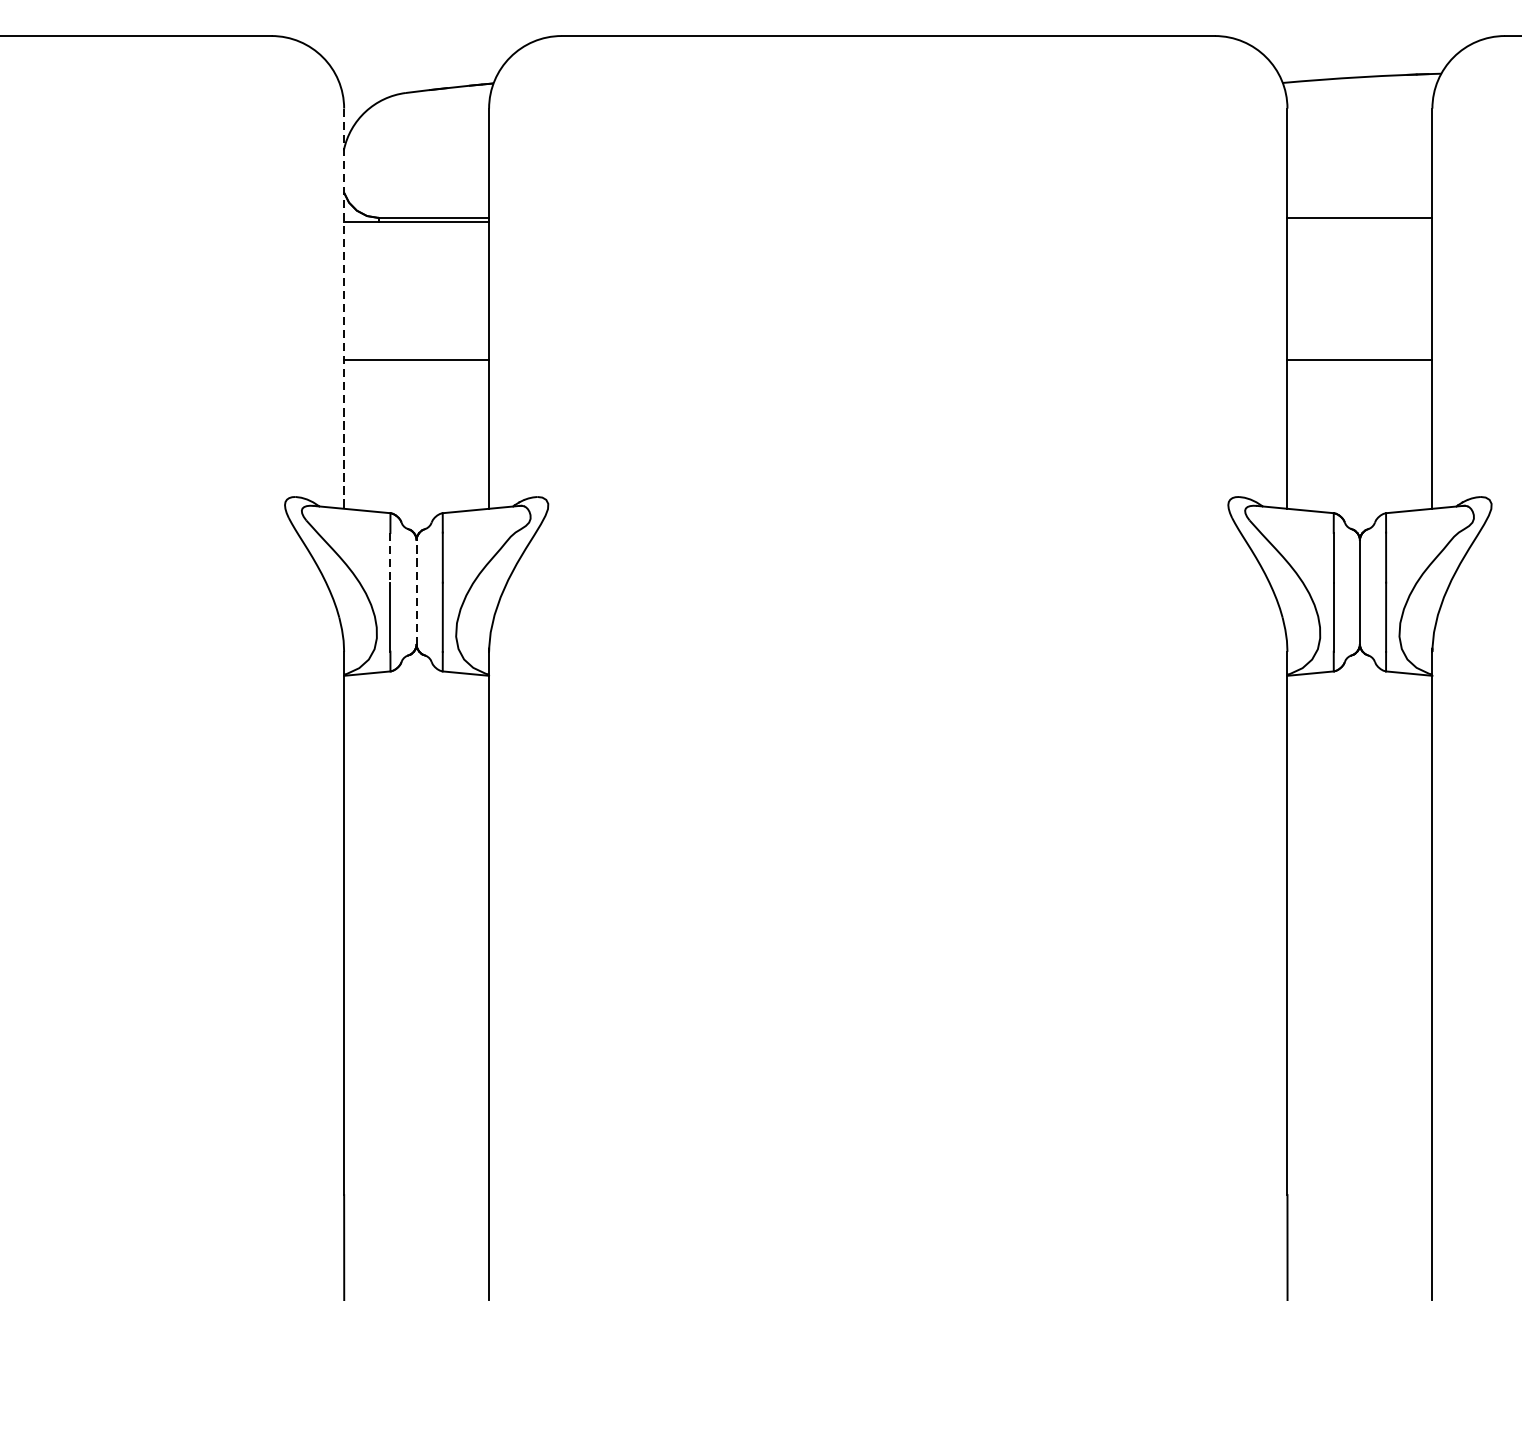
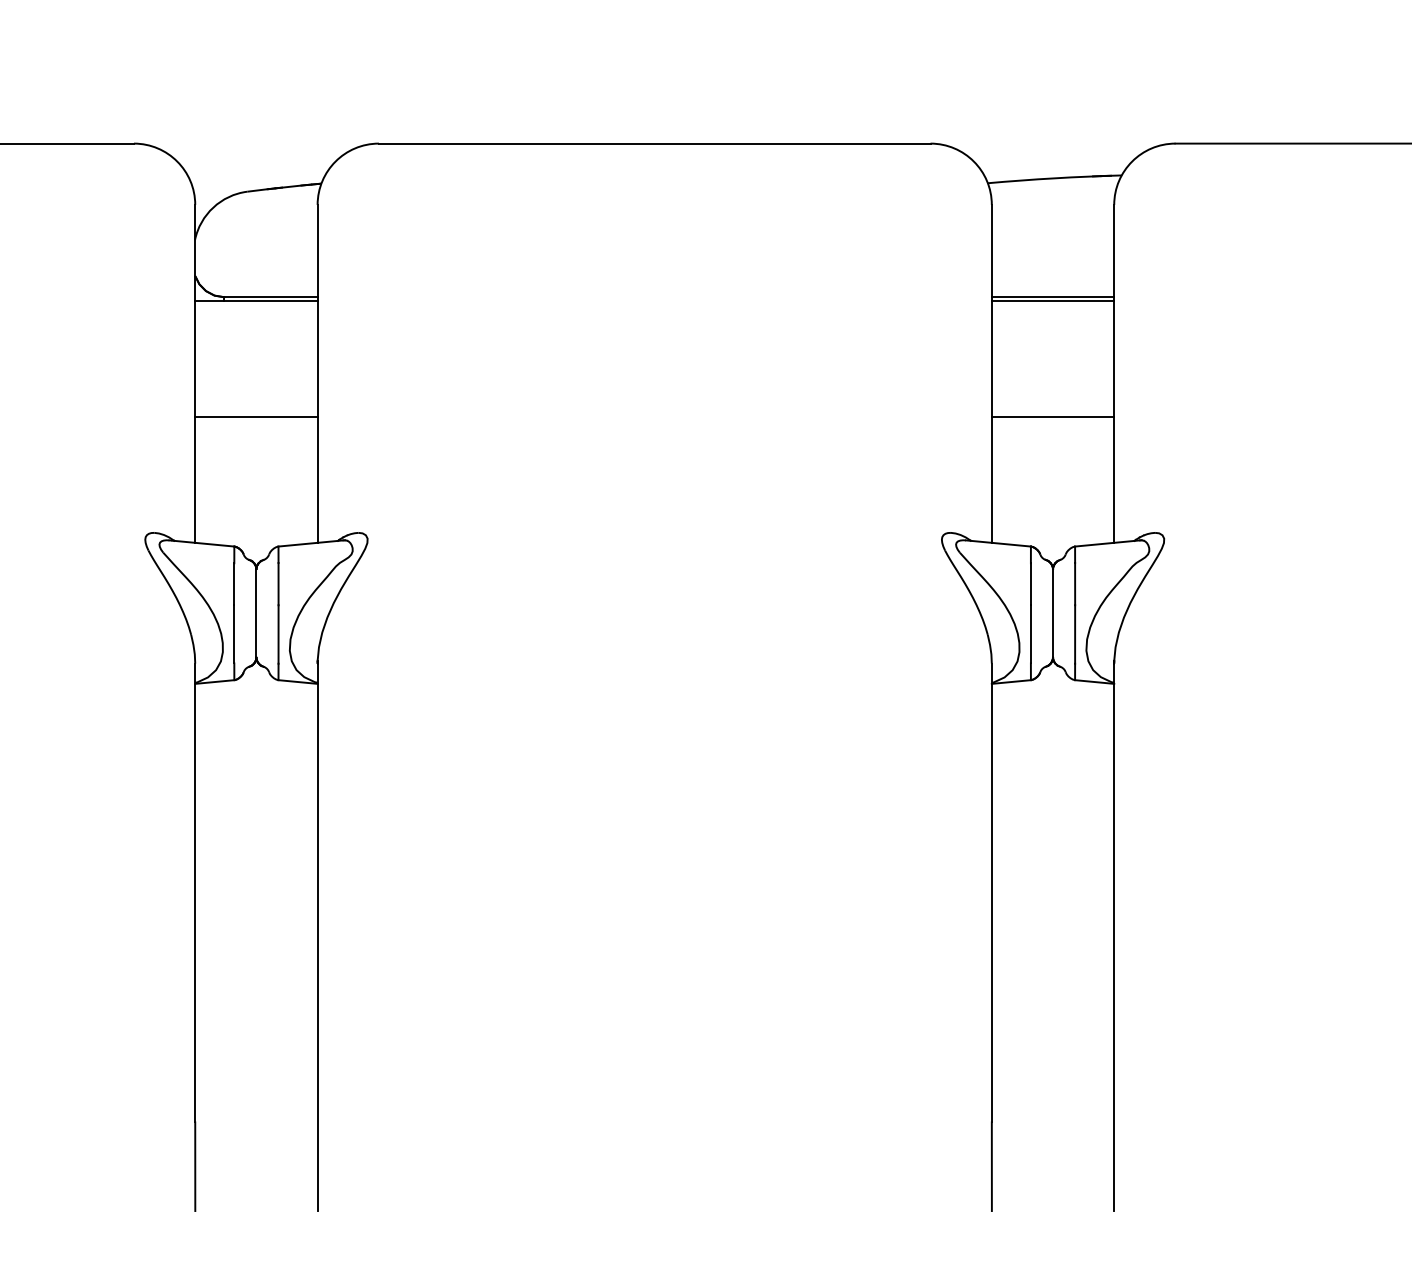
line: (1359, 221) -> (1052, 300), added
line: (344, 308) -> (195, 373), dashed -> solid
line: (390, 558) -> (234, 584), dashed -> solid
line: (416, 591) -> (256, 612), dashed -> solid

